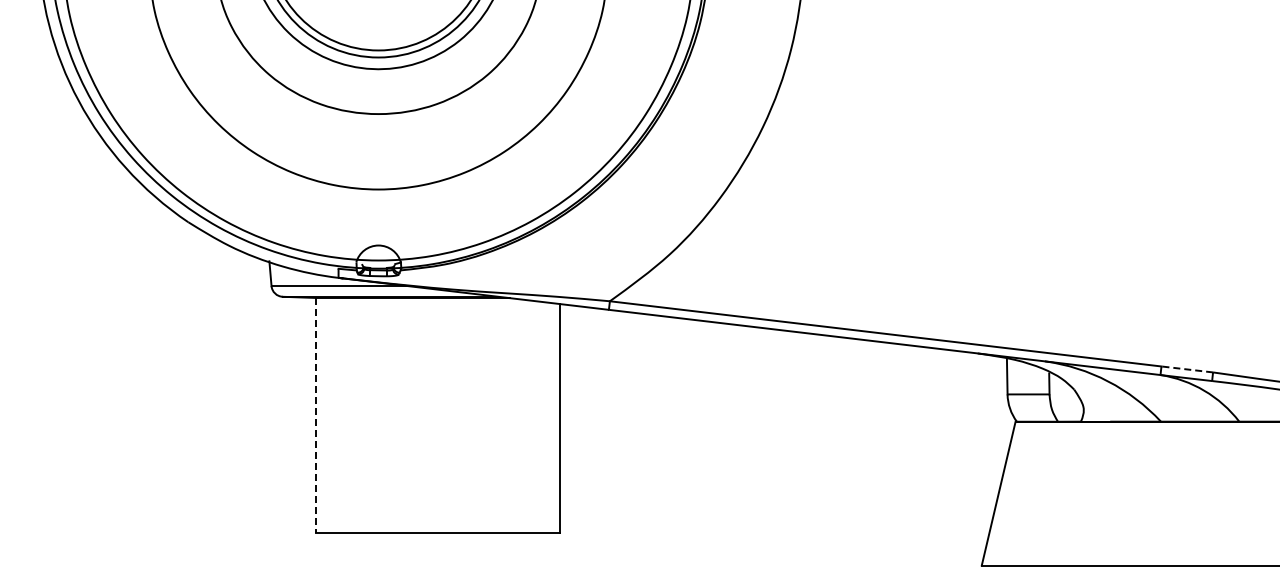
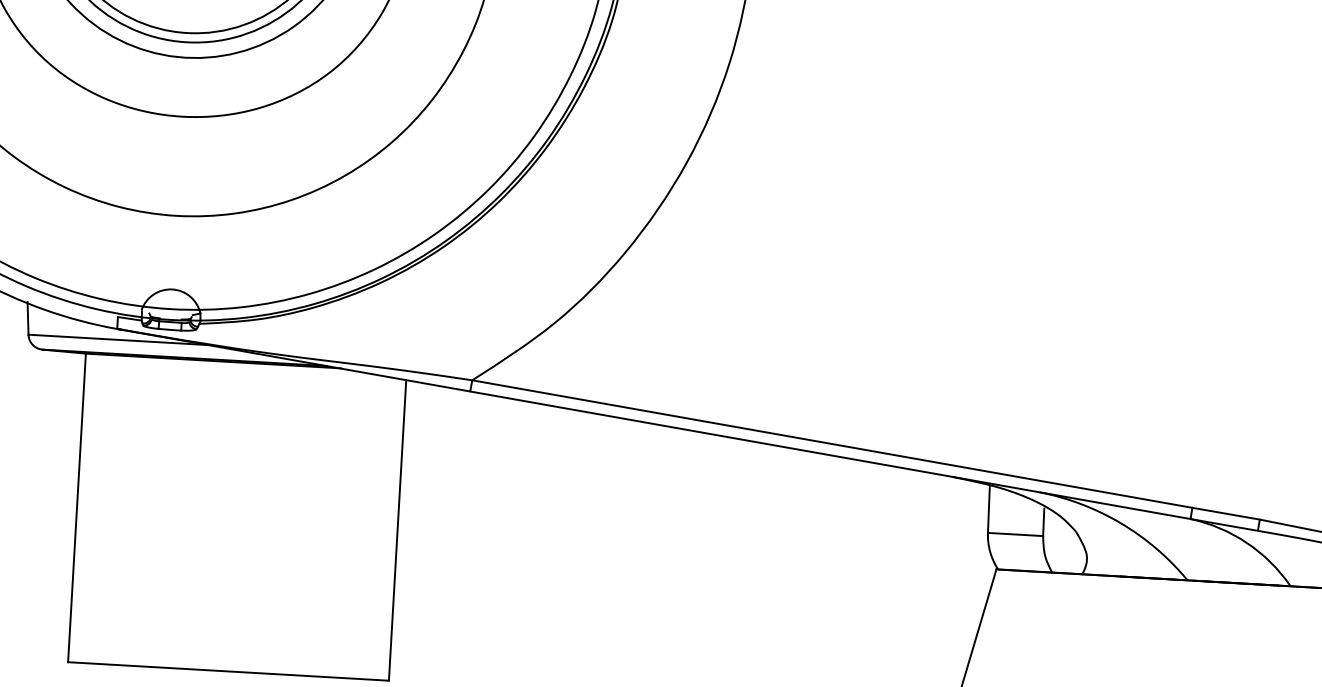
line: (1187, 369) -> (1226, 513), dashed -> solid
line: (315, 415) -> (76, 508), dashed -> solid

